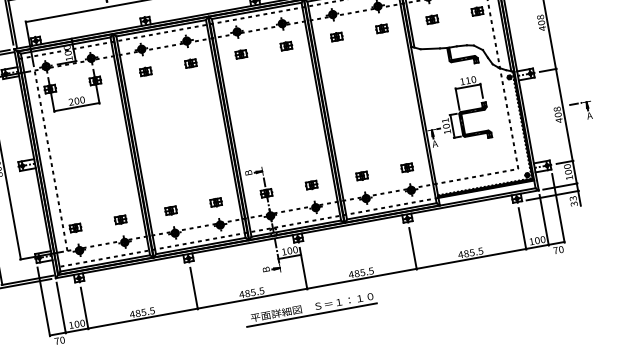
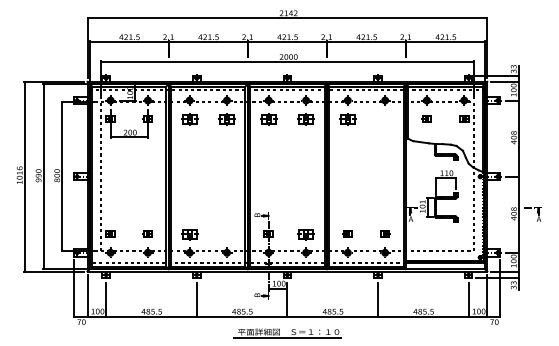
part: (382, 27) -> (385, 118), removed
part: (336, 36) -> (347, 118), size x1.6
part: (286, 45) -> (306, 118), size x1.6
part: (240, 53) -> (268, 118), size x1.6
part: (191, 62) -> (227, 118), size x1.6
part: (145, 71) -> (189, 118), size x1.6
part: (312, 184) -> (306, 233), size x1.6
part: (216, 201) -> (227, 233), removed
part: (170, 209) -> (189, 233), size x1.6

